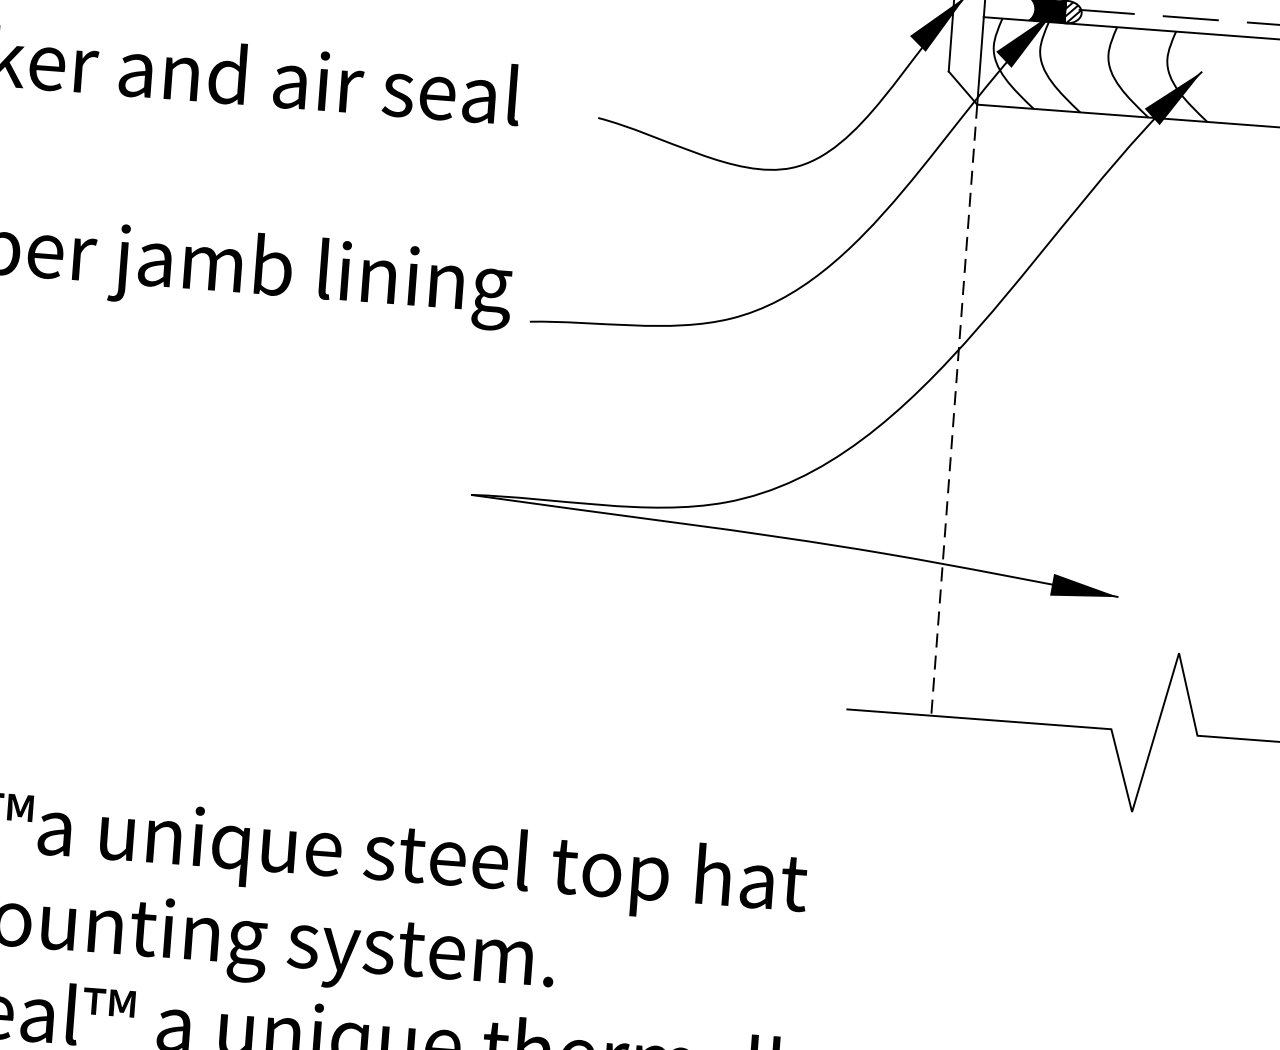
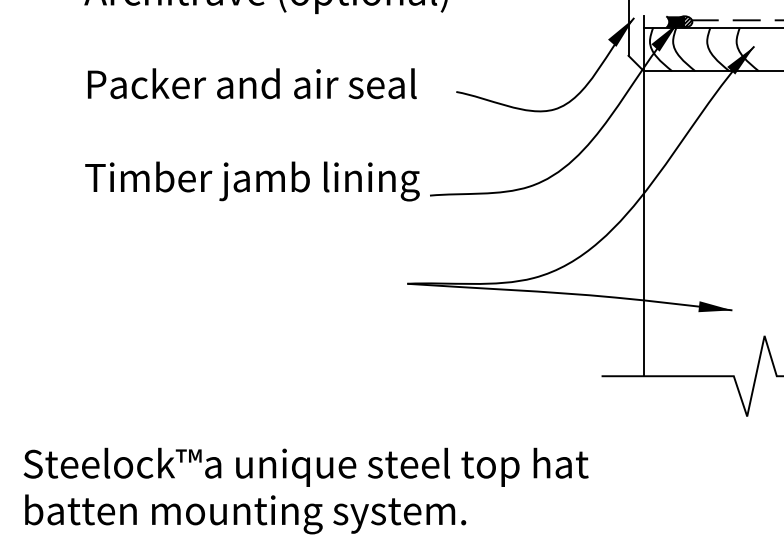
line: (953, 409) -> (643, 223), dashed -> solid

